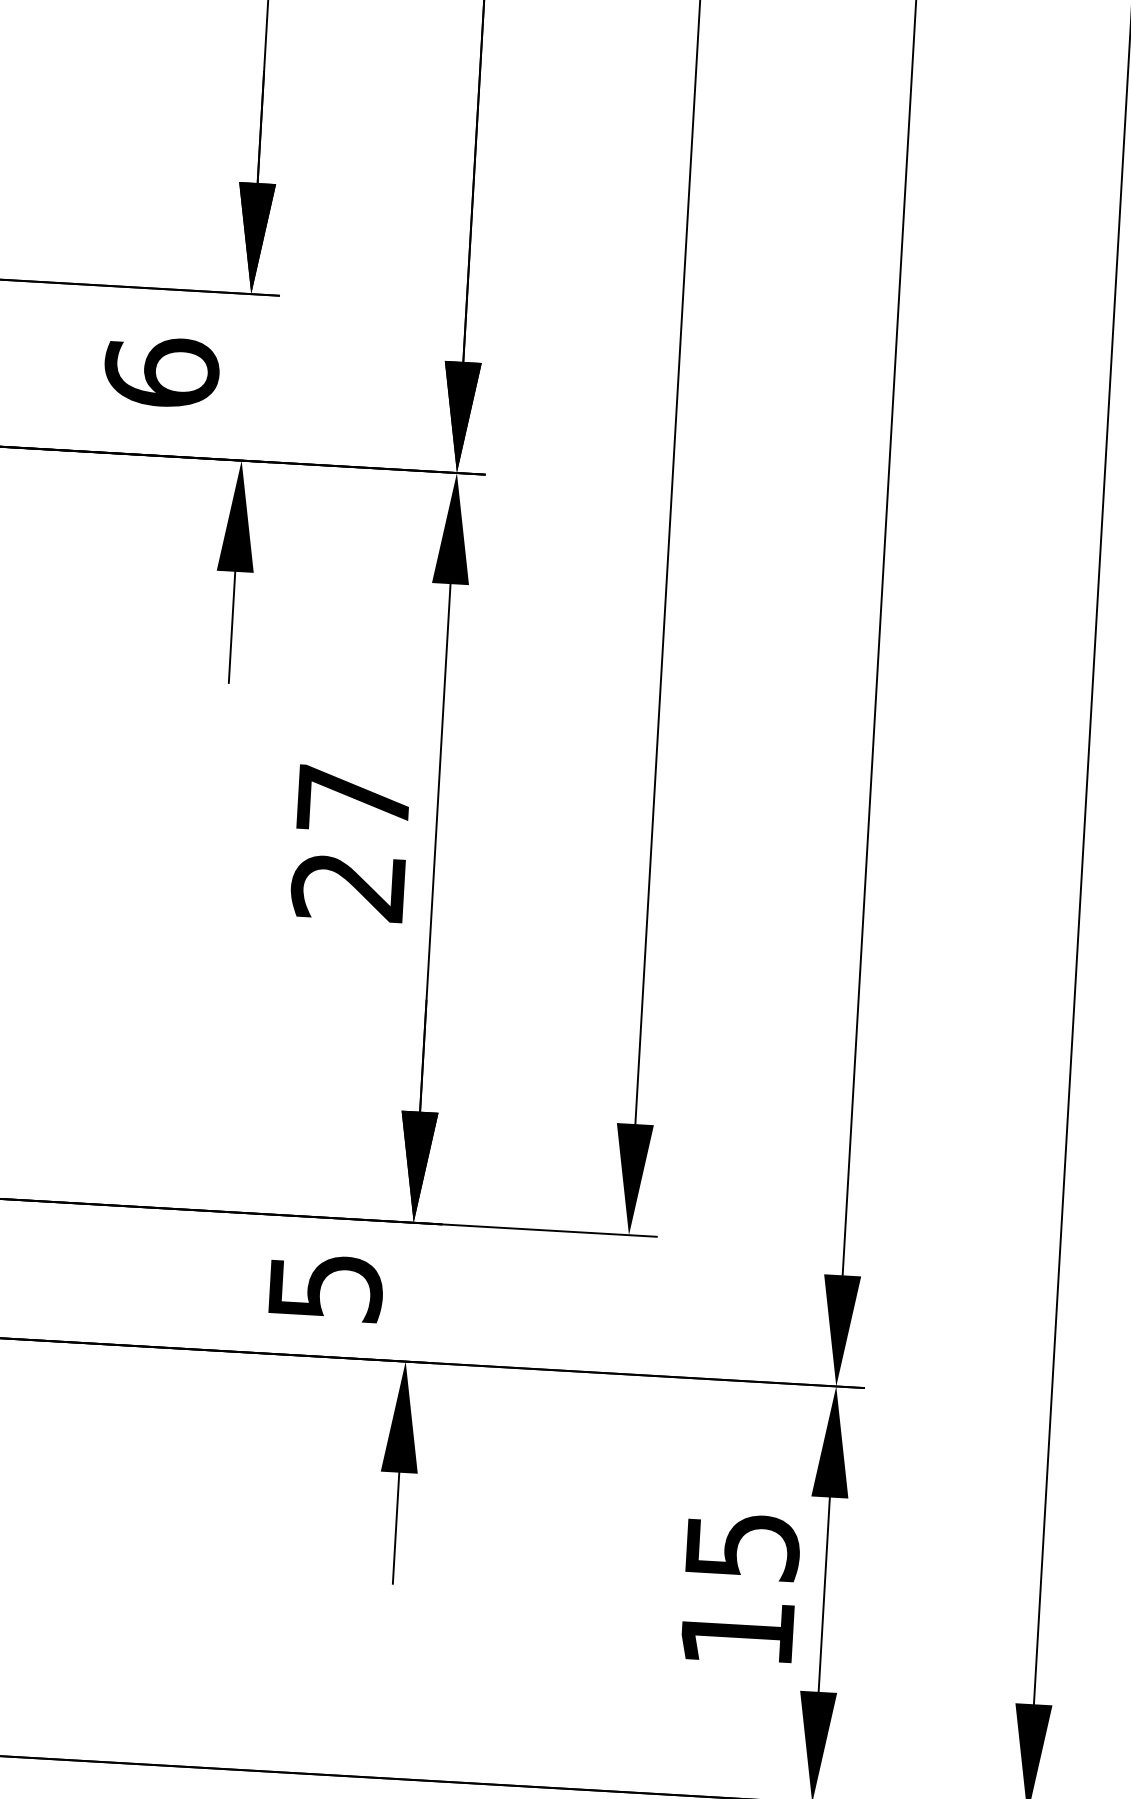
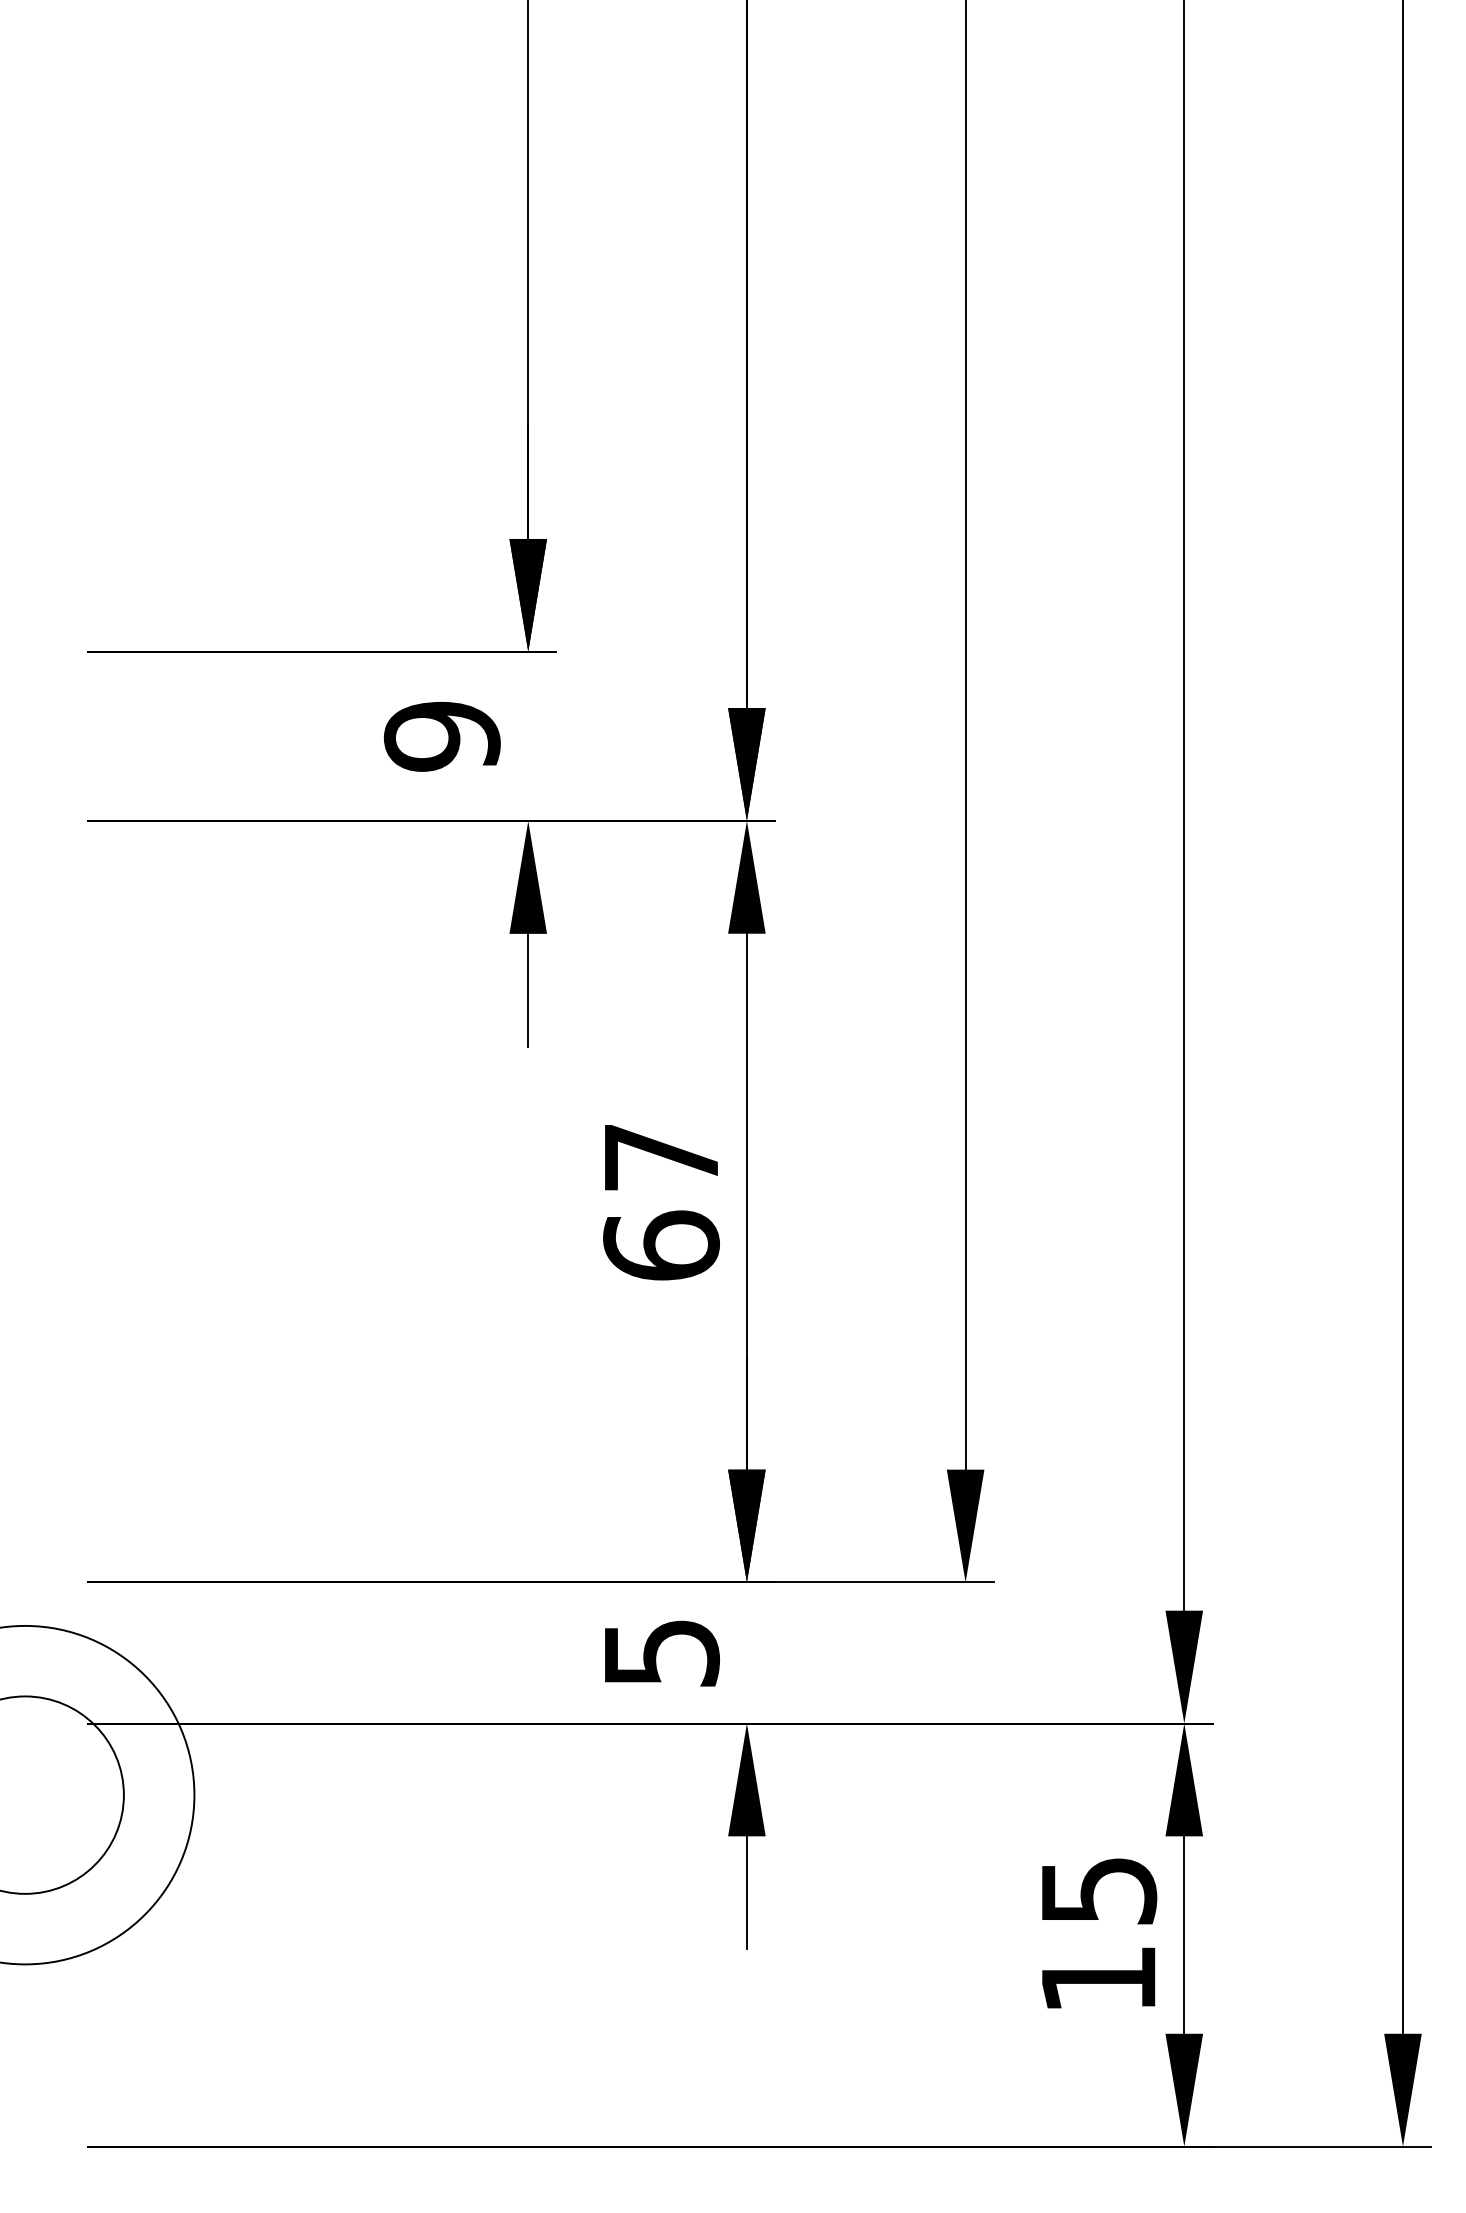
text: (161, 371) -> (441, 735), 6 -> 9
text: (348, 886) -> (661, 1245), 27 -> 67

